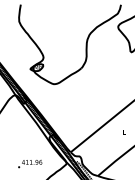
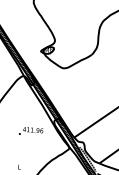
text: (30, 163) -> (31, 131), moved

